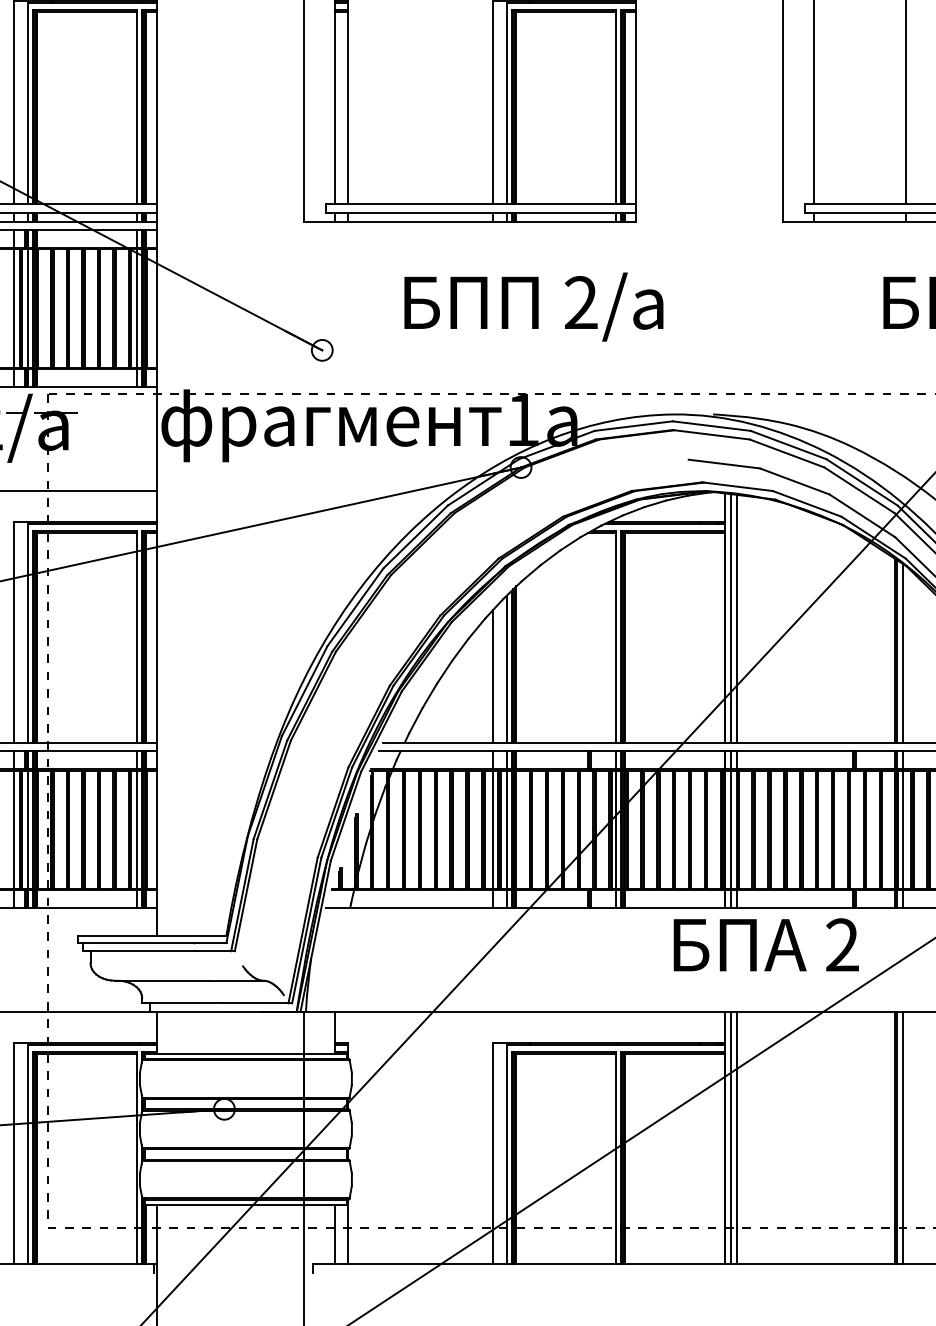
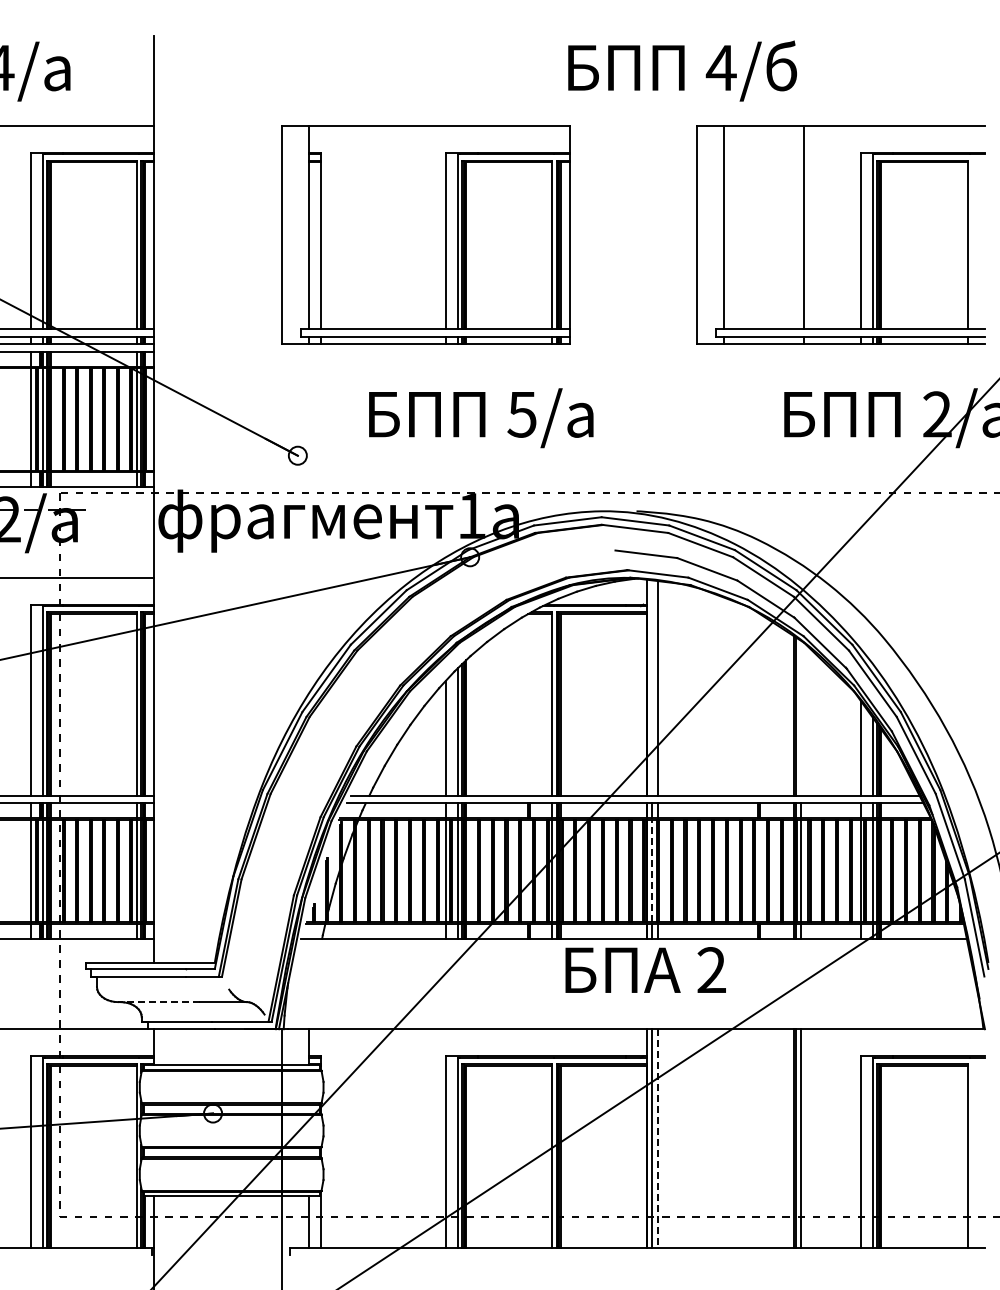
text: (580, 302) -> (521, 414), 2/a -> 5/a
line: (731, 617) -> (652, 687), removed
line: (903, 652) -> (801, 717), removed
line: (731, 828) -> (652, 870), solid -> dashed
text: (766, 944) -> (645, 969), moved
line: (162, 981) -> (159, 1002), solid -> dashed
line: (737, 1138) -> (657, 1138), solid -> dashed

